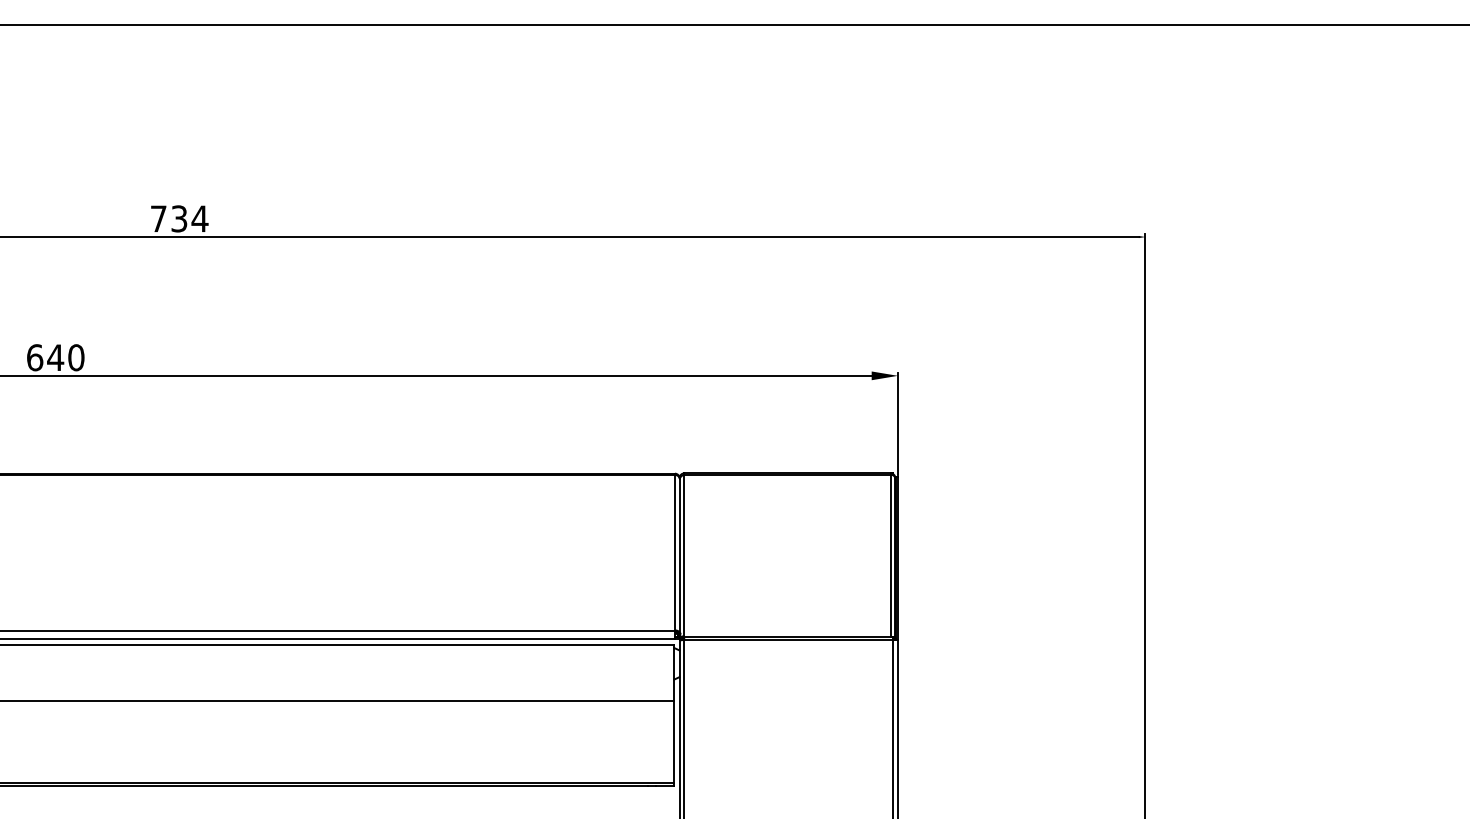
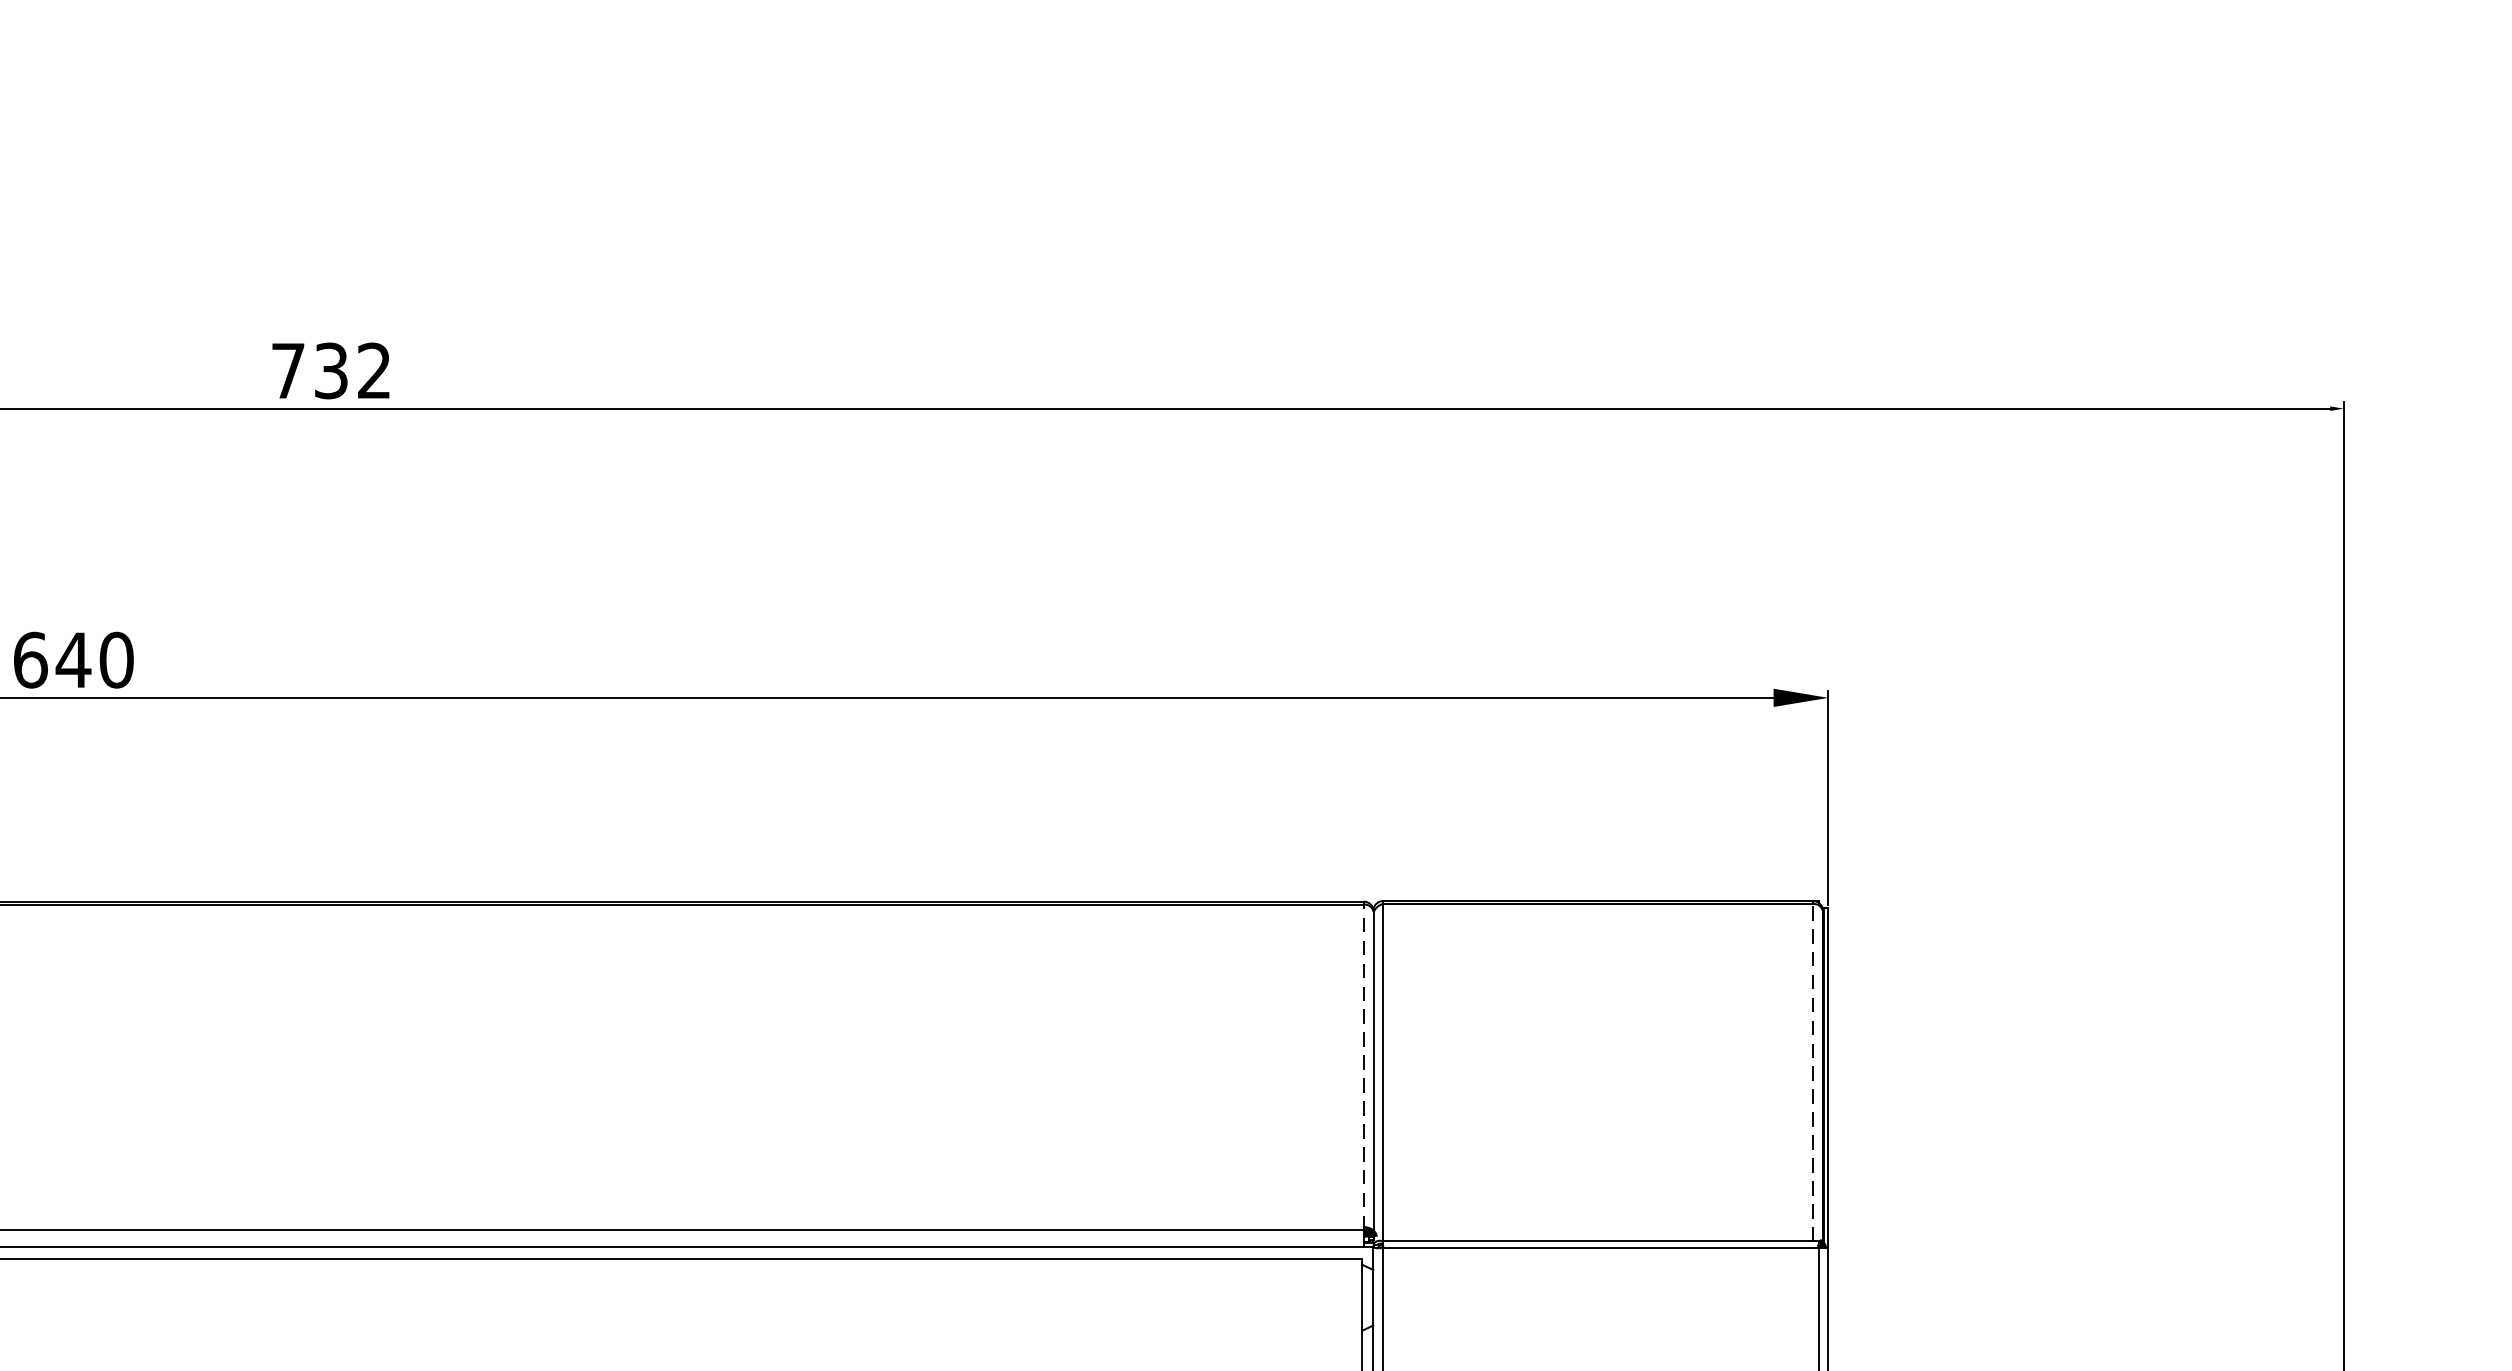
text: (199, 218) -> (373, 370), 734 -> 732
line: (674, 552) -> (1362, 1065), solid -> dashed
line: (890, 555) -> (1812, 1072), solid -> dashed

